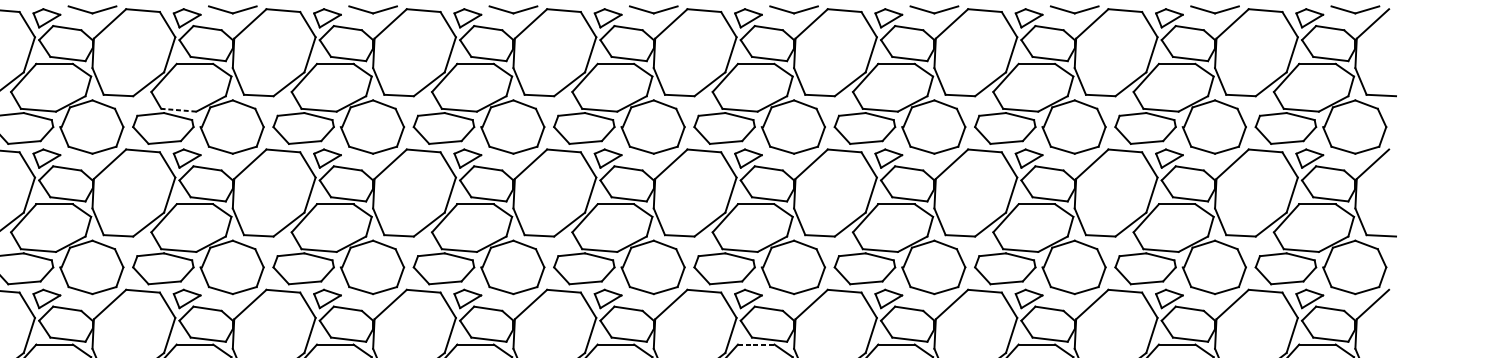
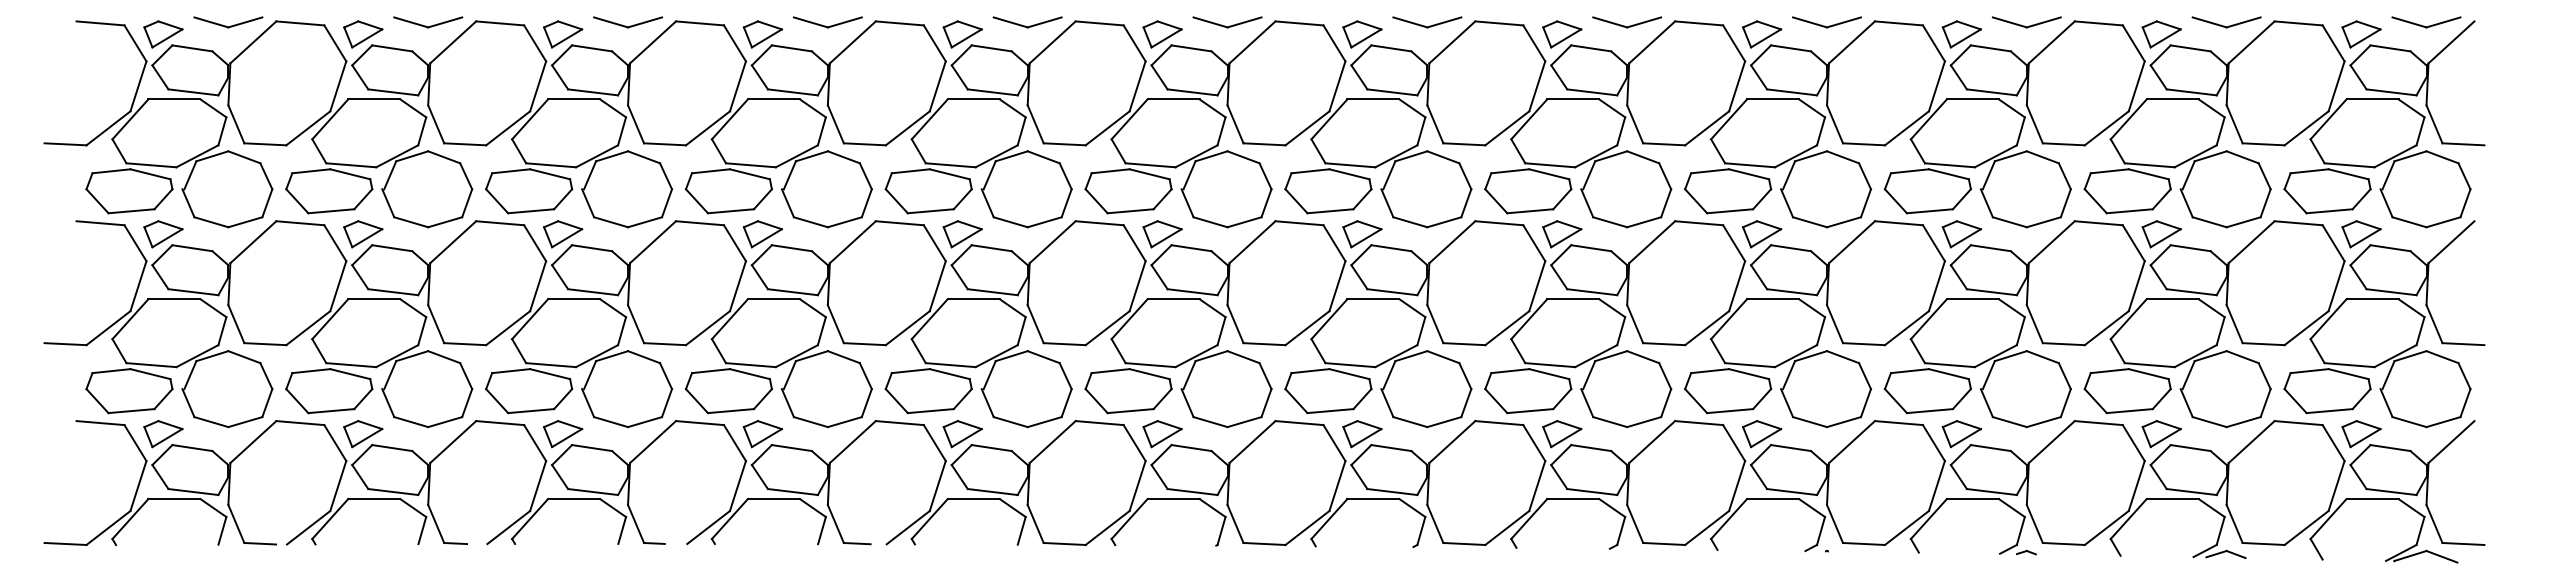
line: (178, 110) -> (750, 165), dashed -> solid
line: (756, 344) -> (1573, 499), dashed -> solid

